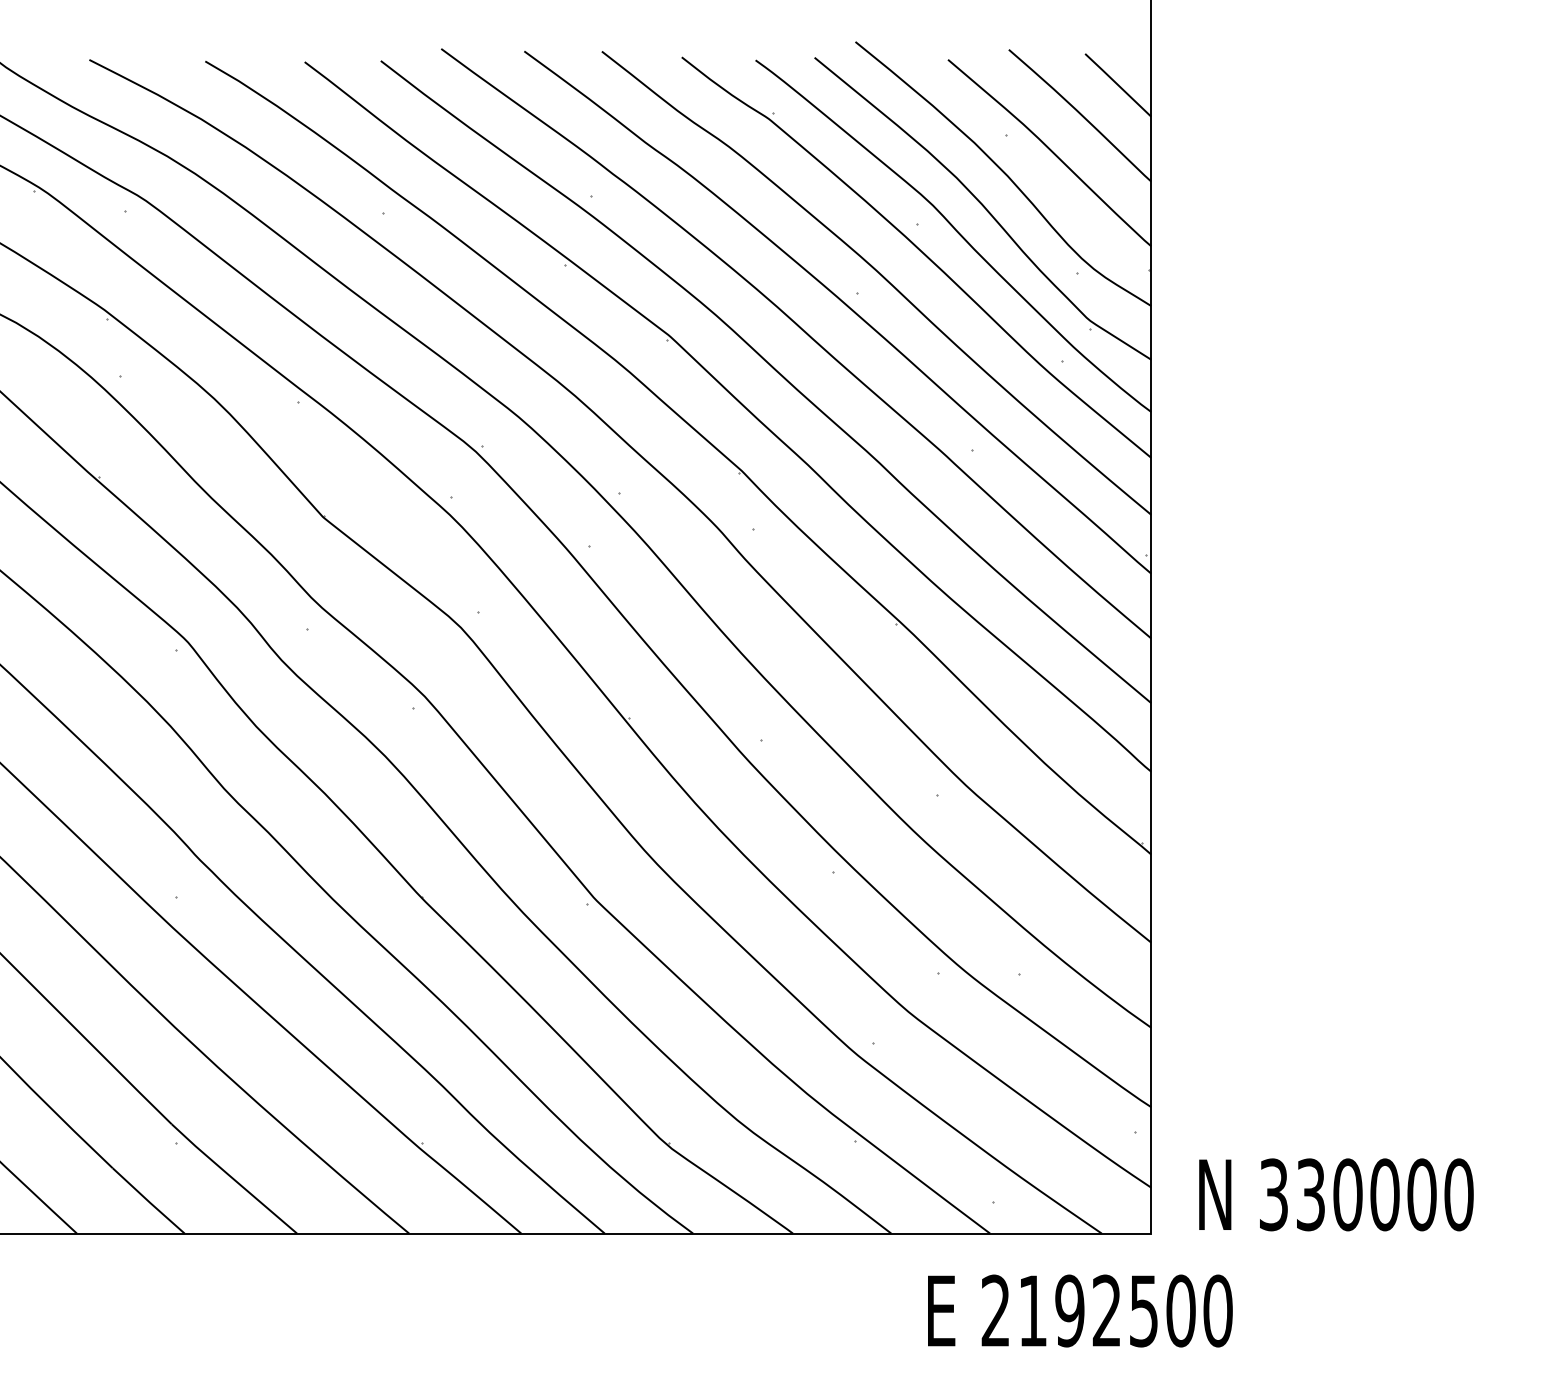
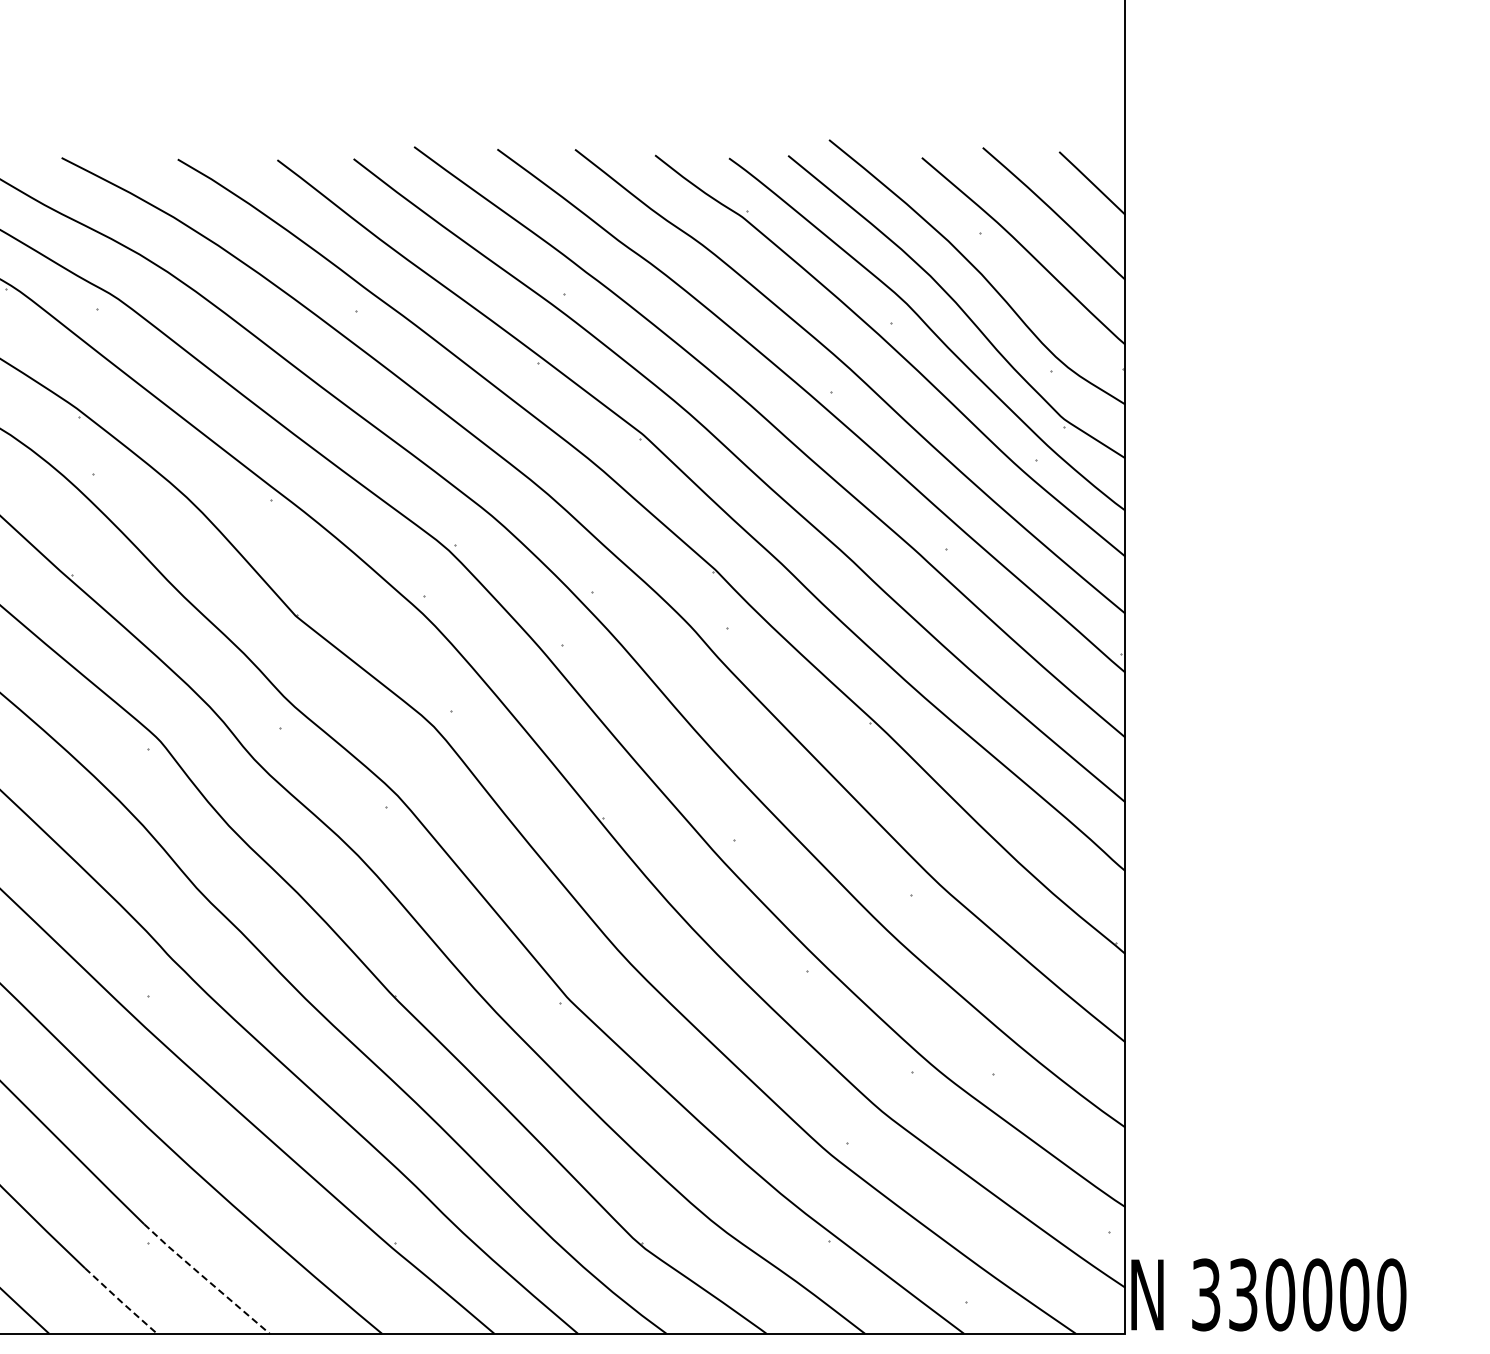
line: (232, 1178) -> (205, 1278), solid -> dashed
text: (1336, 1194) -> (1268, 1294), moved
line: (149, 1202) -> (121, 1302), solid -> dashed

